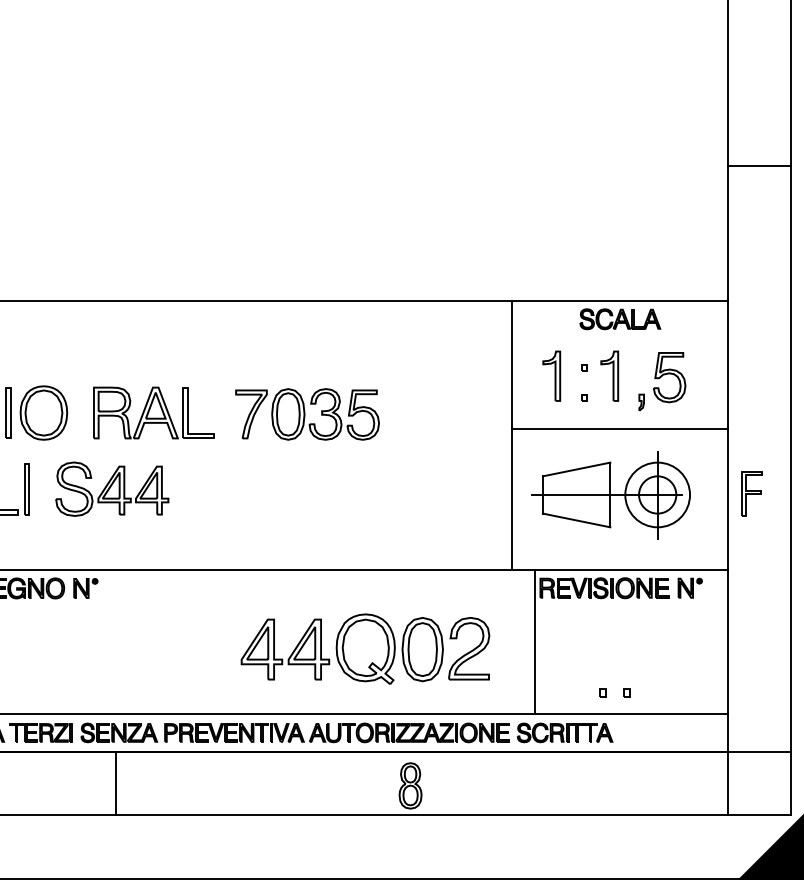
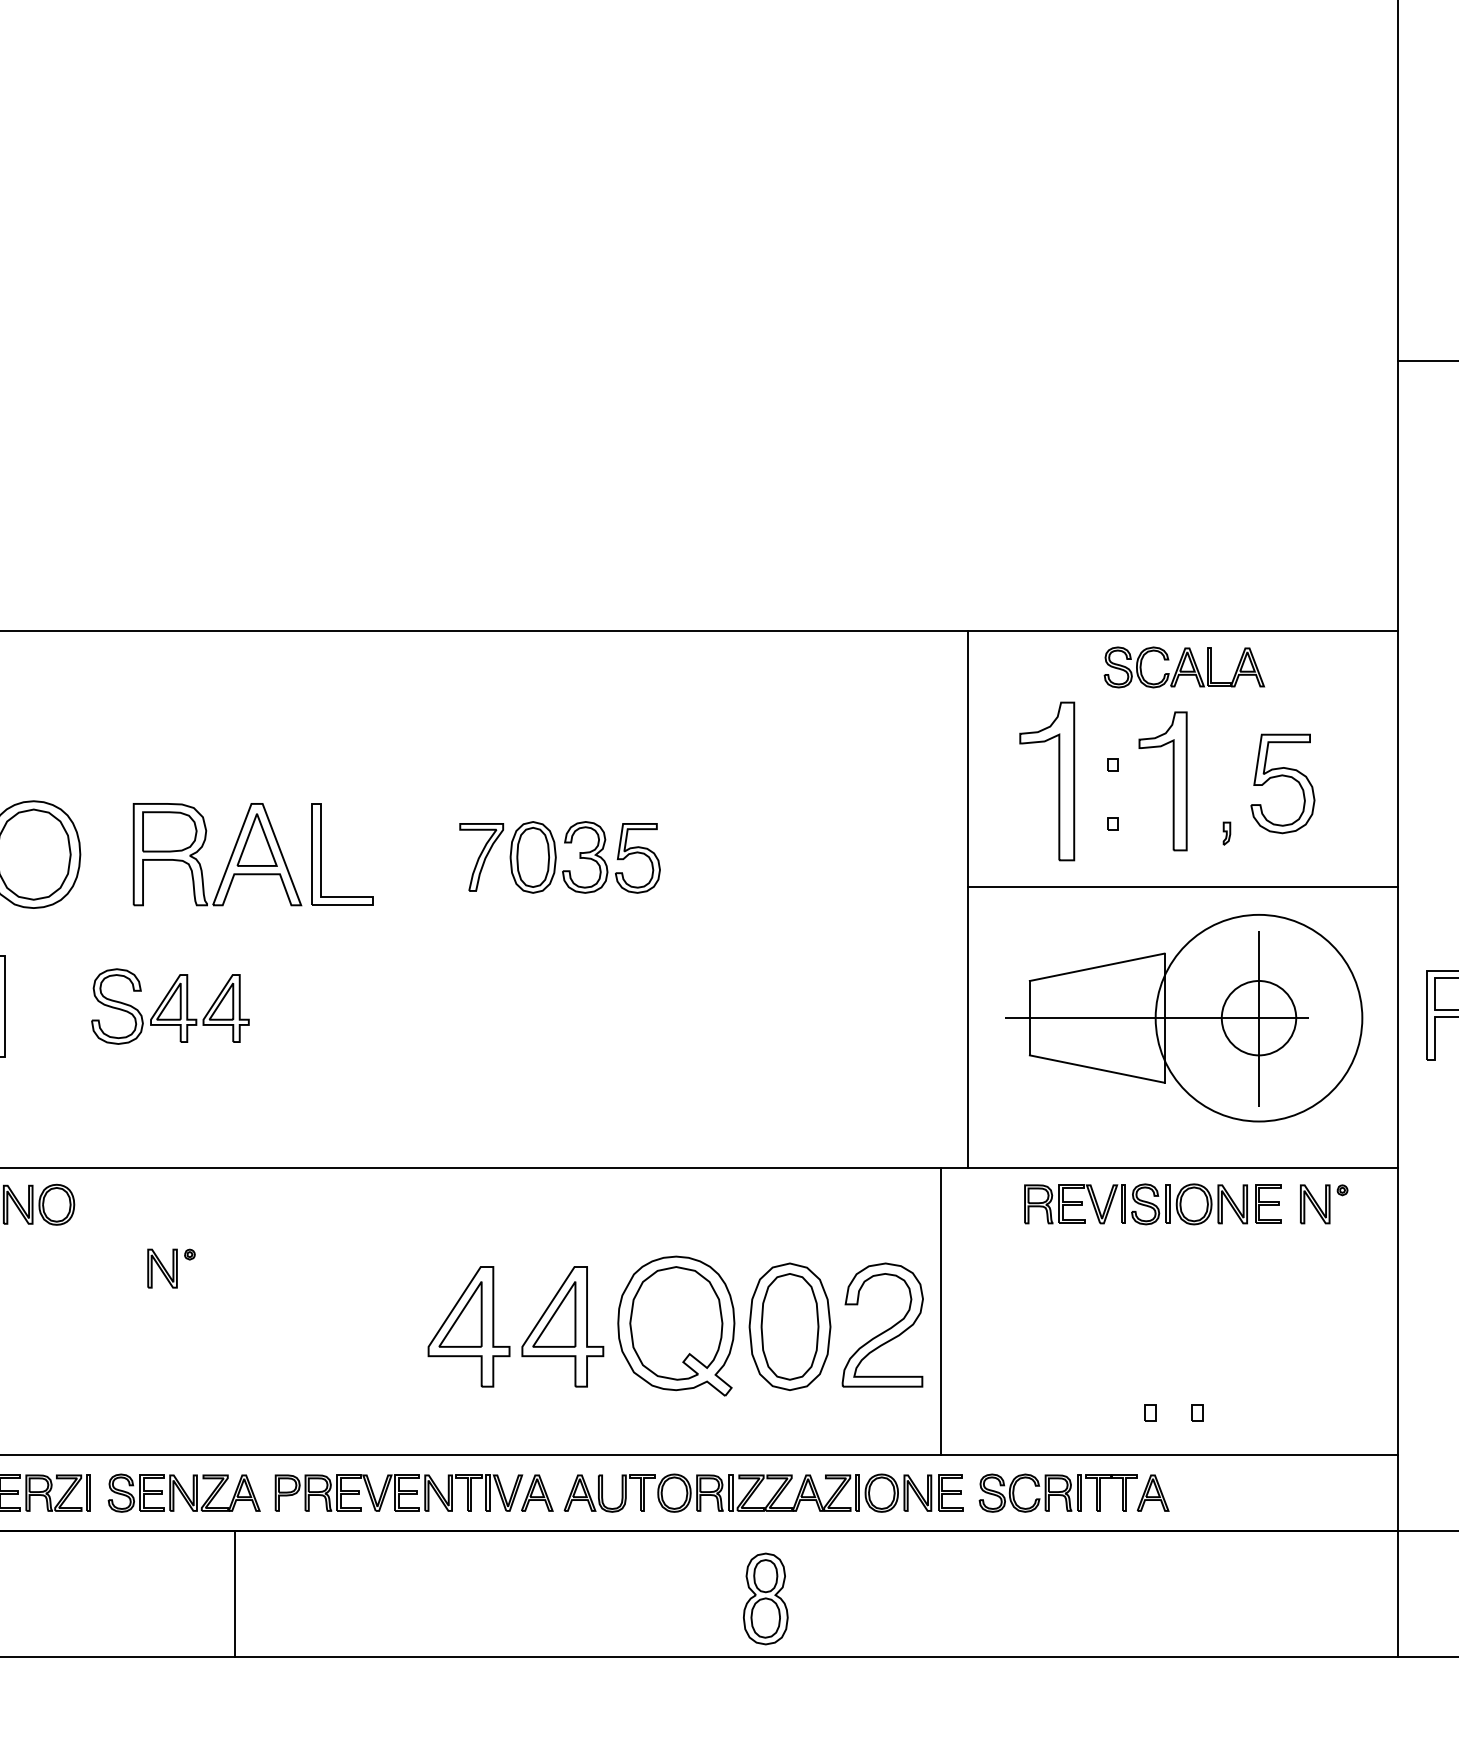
part: (551, 375) -> (1047, 779), size x1.6
part: (609, 375) -> (1162, 779), size x1.4
part: (641, 402) -> (1226, 833), size x0.7
part: (307, 414) -> (559, 857), size x0.7
part: (112, 488) -> (170, 1005), size x0.7
circle: (657, 494) -> (1258, 1017), size x1.6
part: (85, 588) -> (170, 1268), moved
line: (534, 641) -> (941, 1310), moved
line: (116, 783) -> (234, 1594), moved

